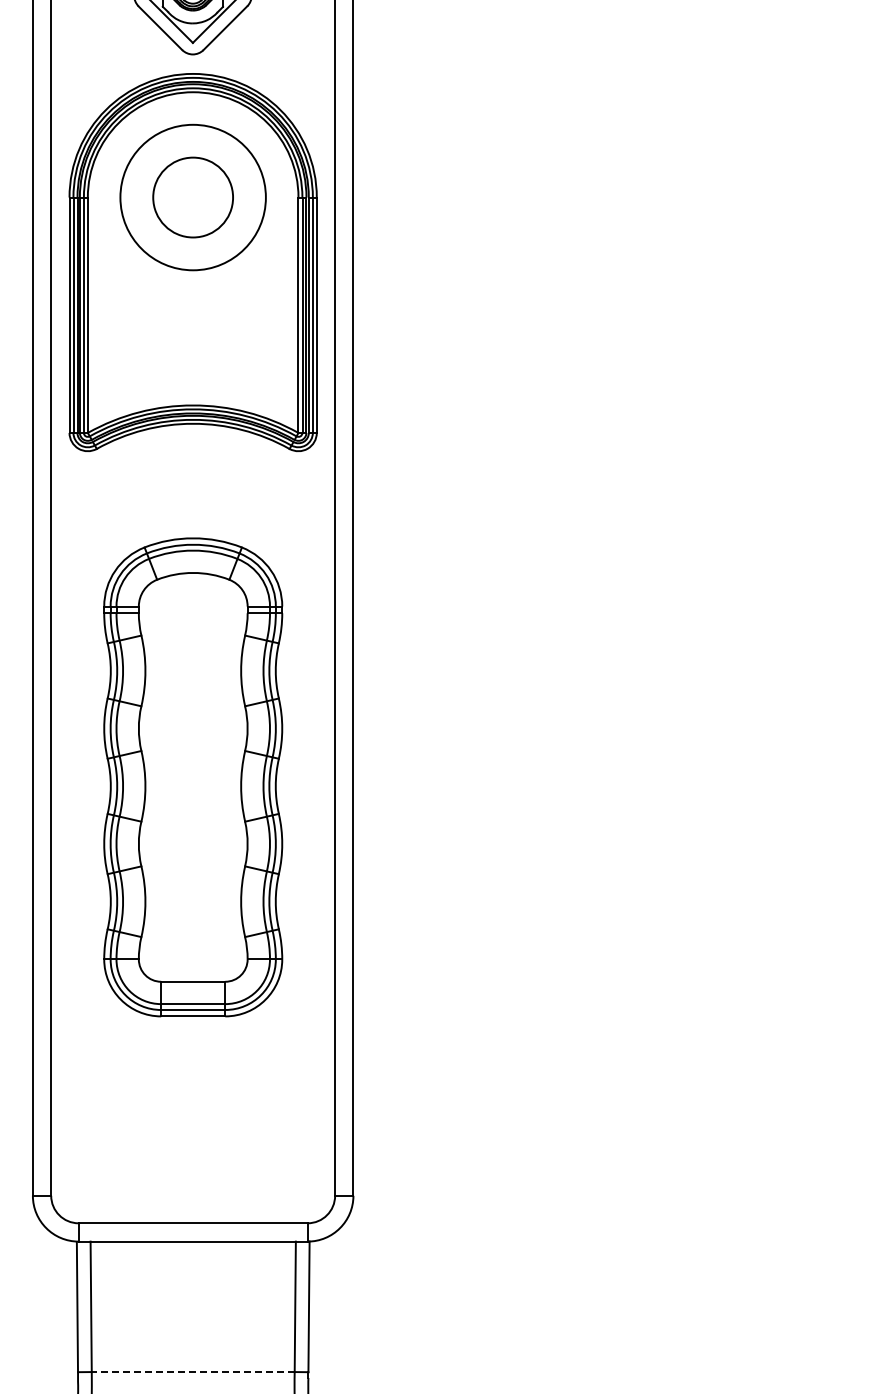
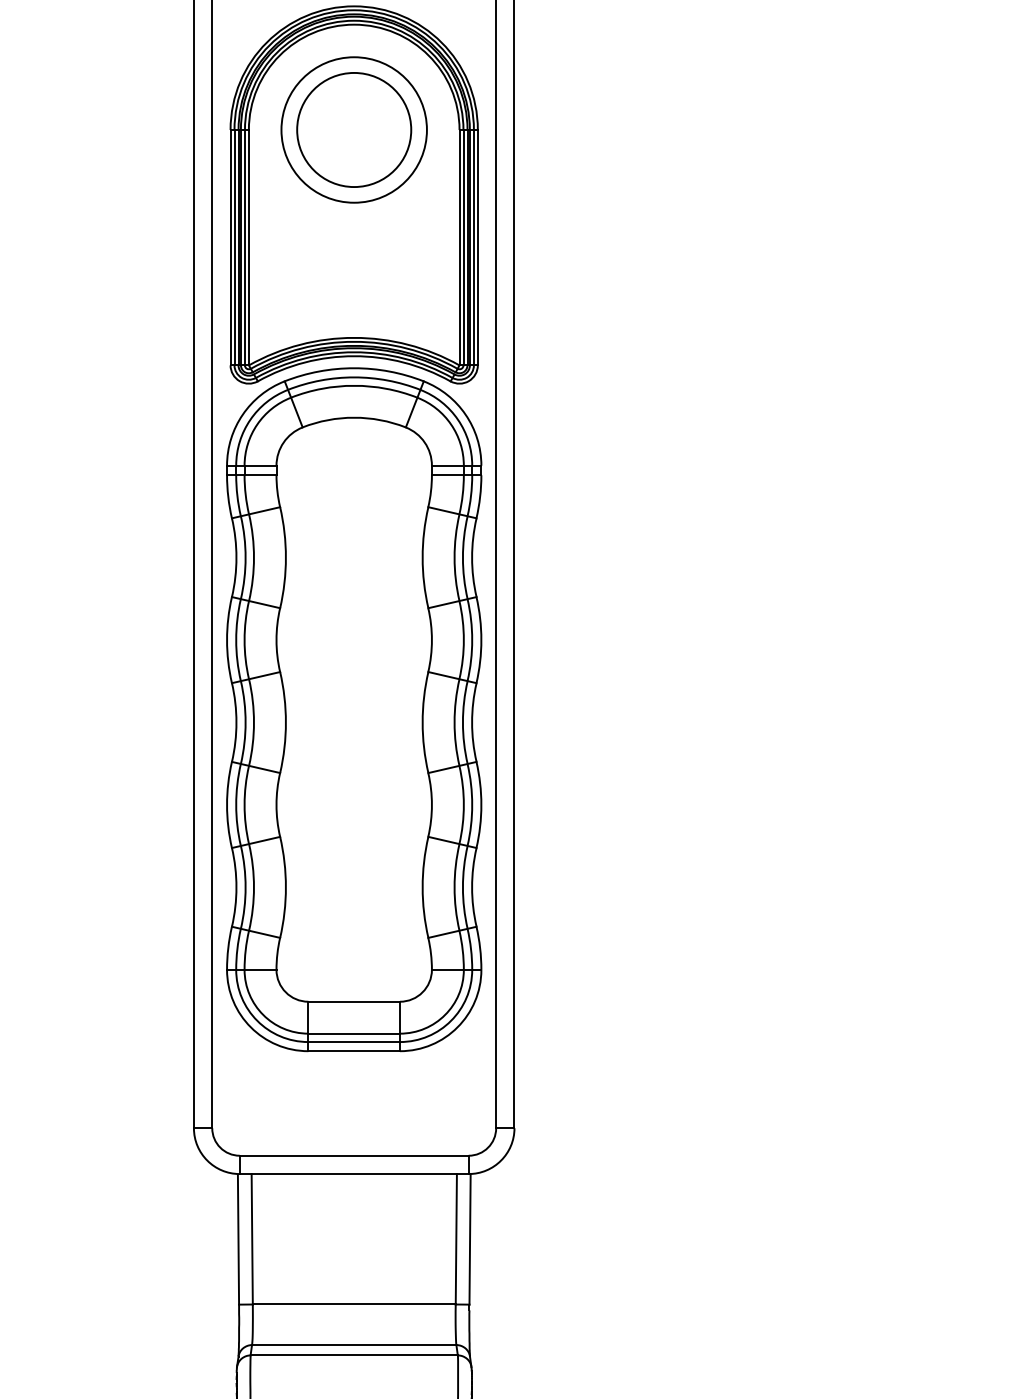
circle: (193, 197) -> (354, 129), size x1.43
part: (193, 777) -> (354, 709), size x1.43
line: (192, 1372) -> (353, 1304), dashed -> solid

